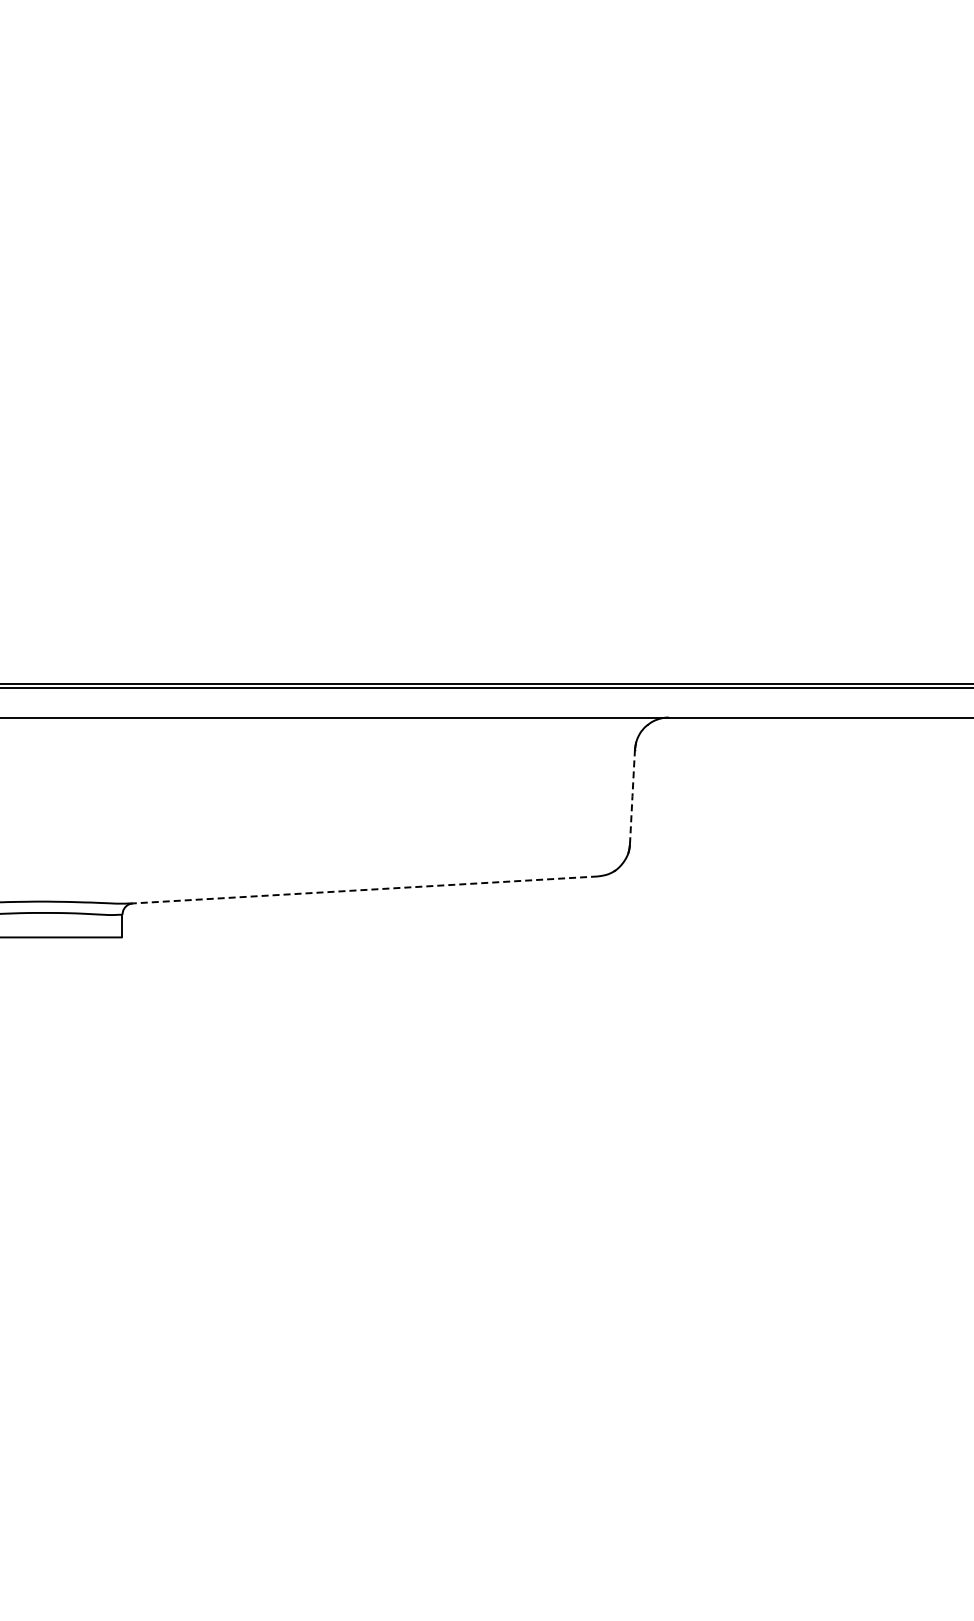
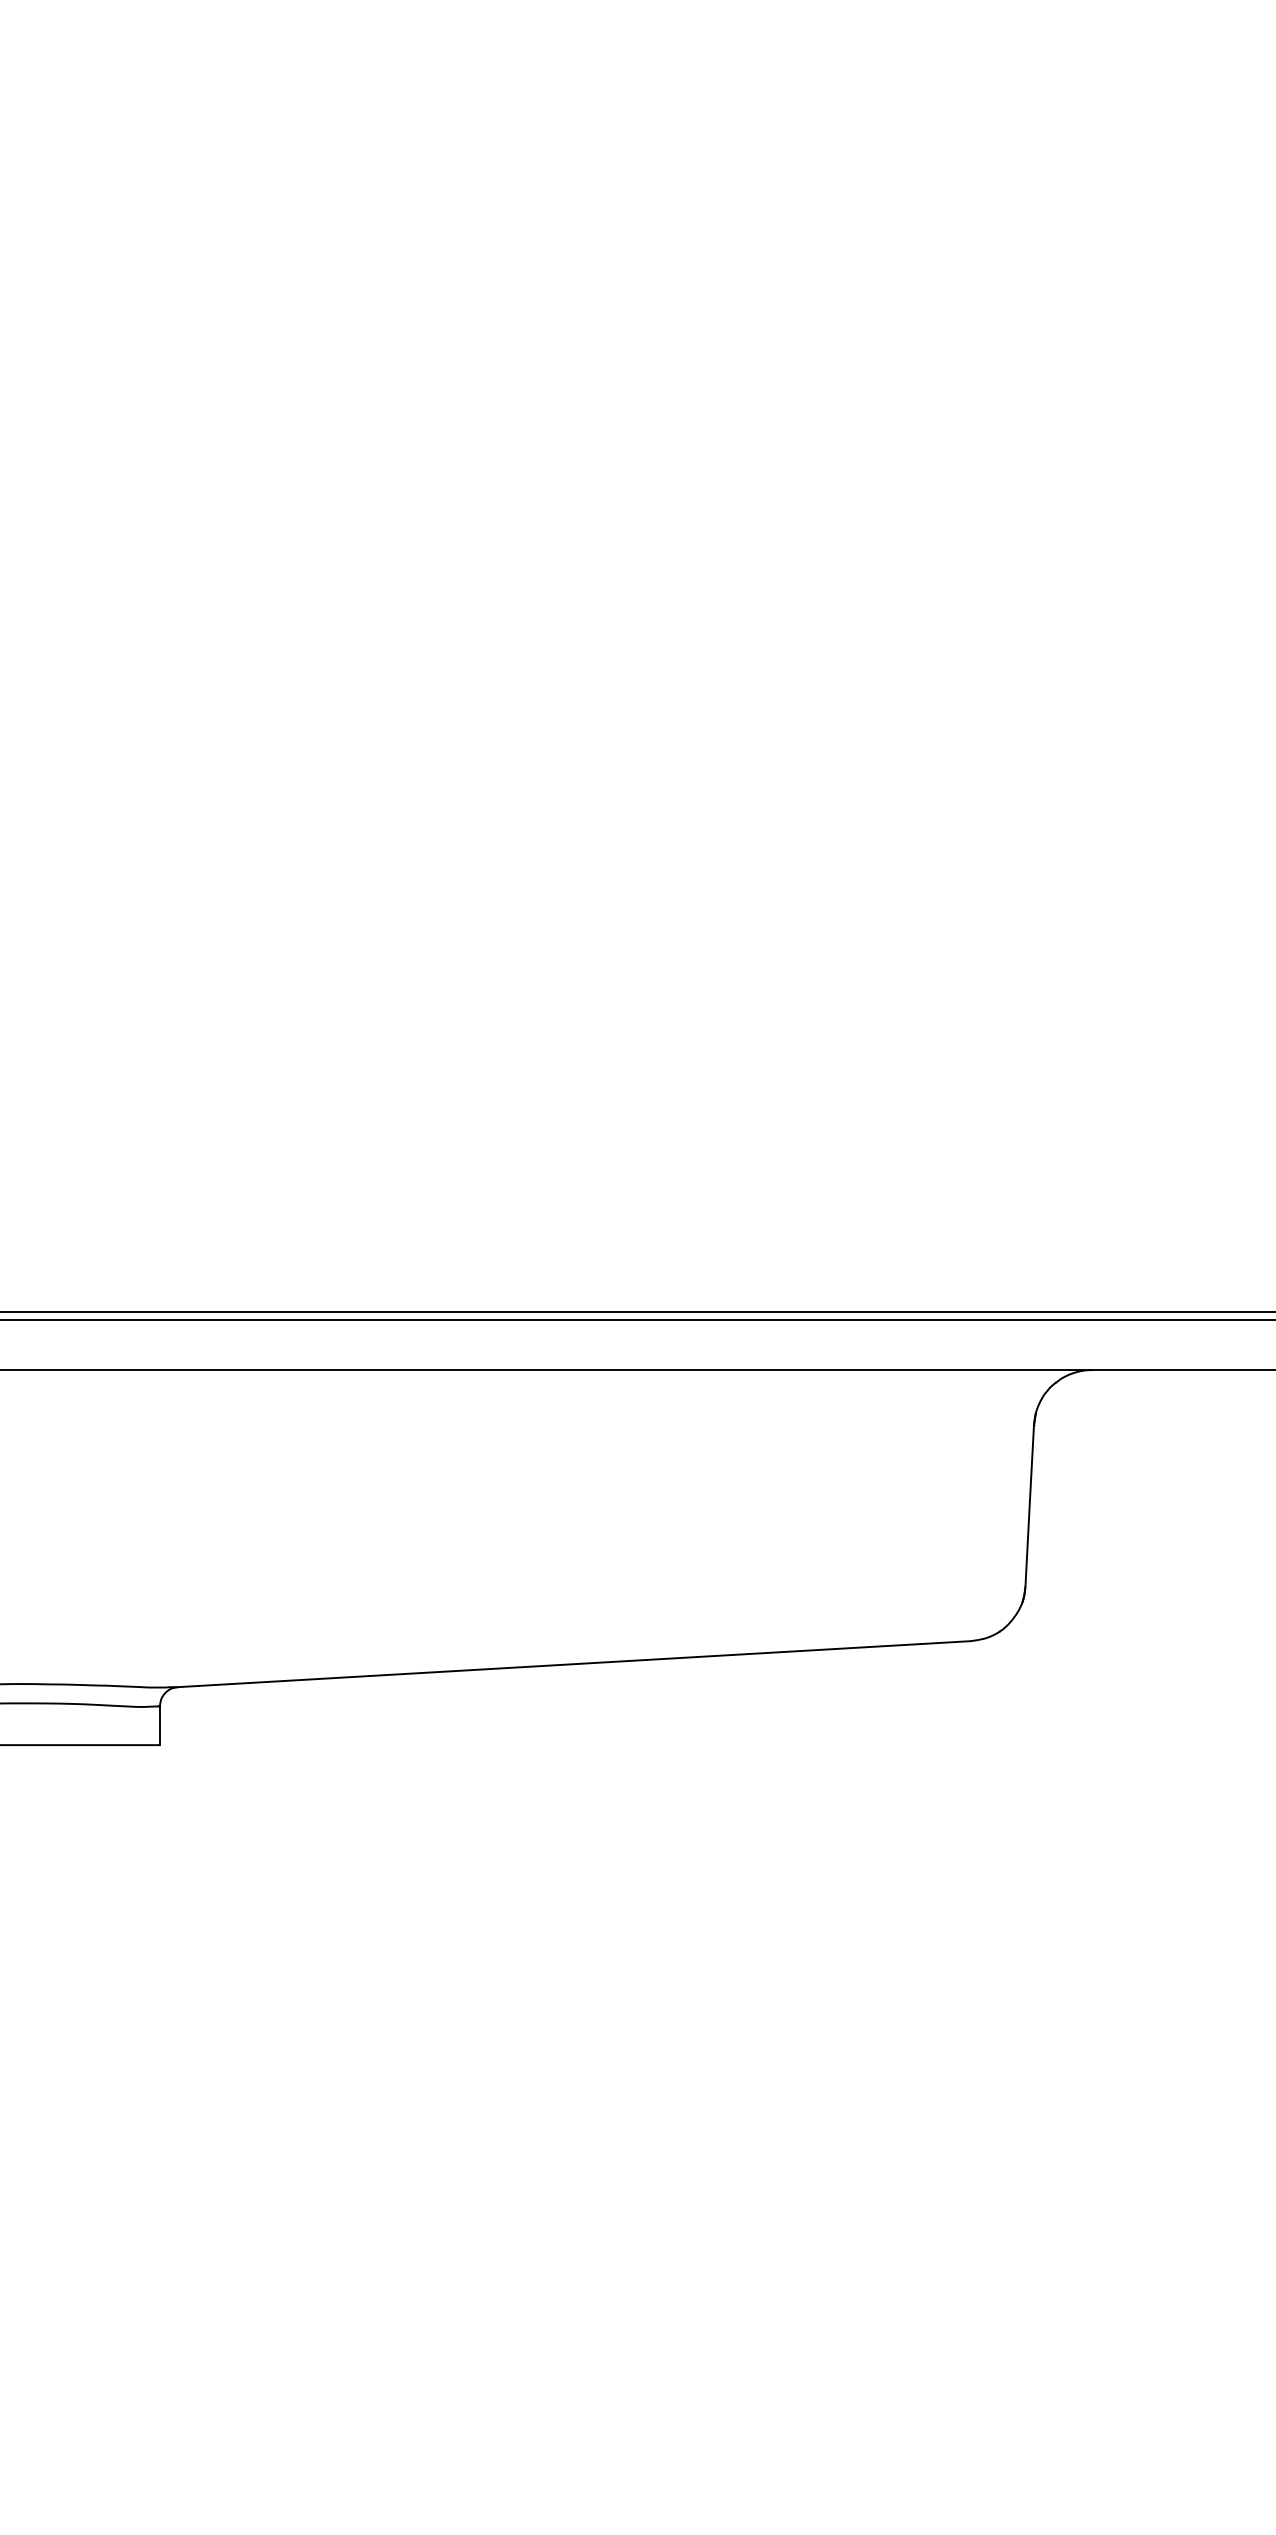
line: (632, 796) -> (1029, 1504), dashed -> solid
line: (365, 889) -> (574, 1663), dashed -> solid

